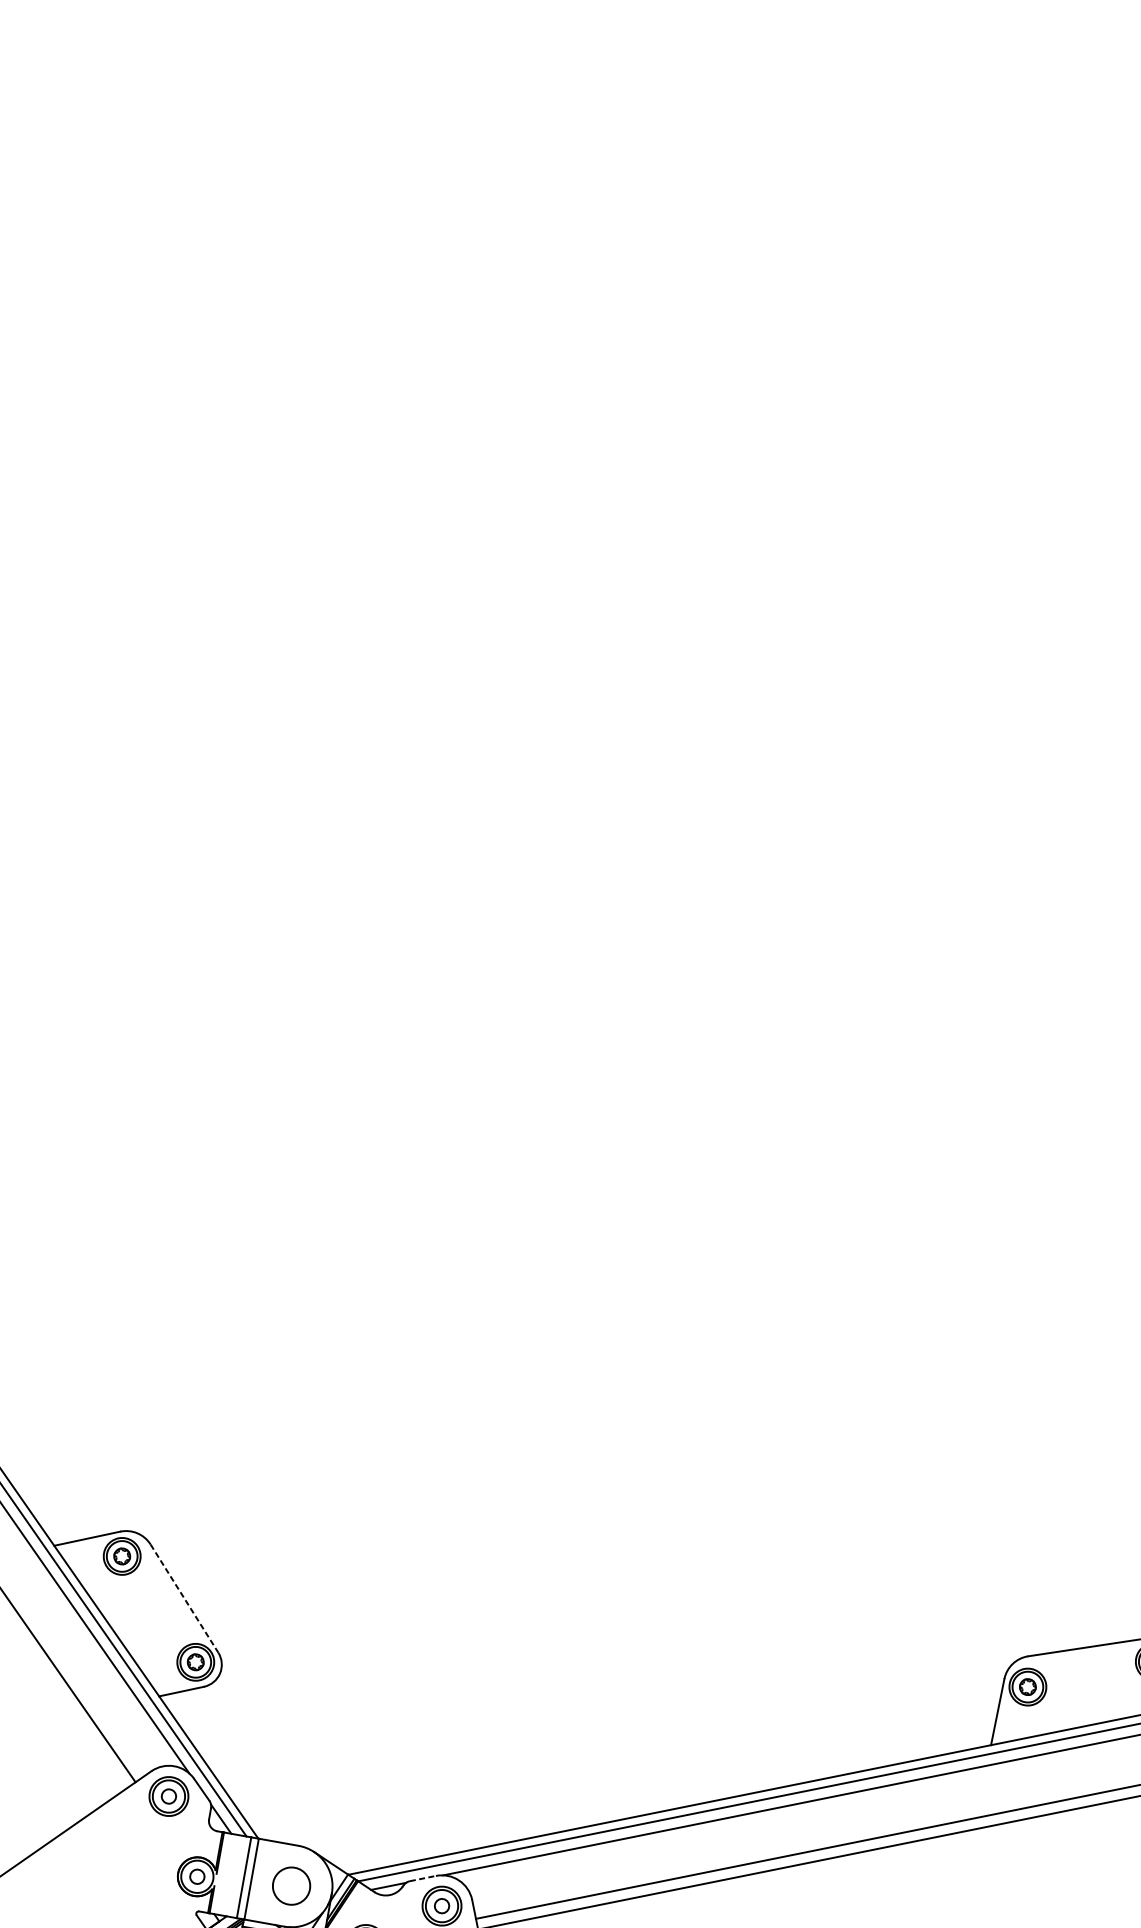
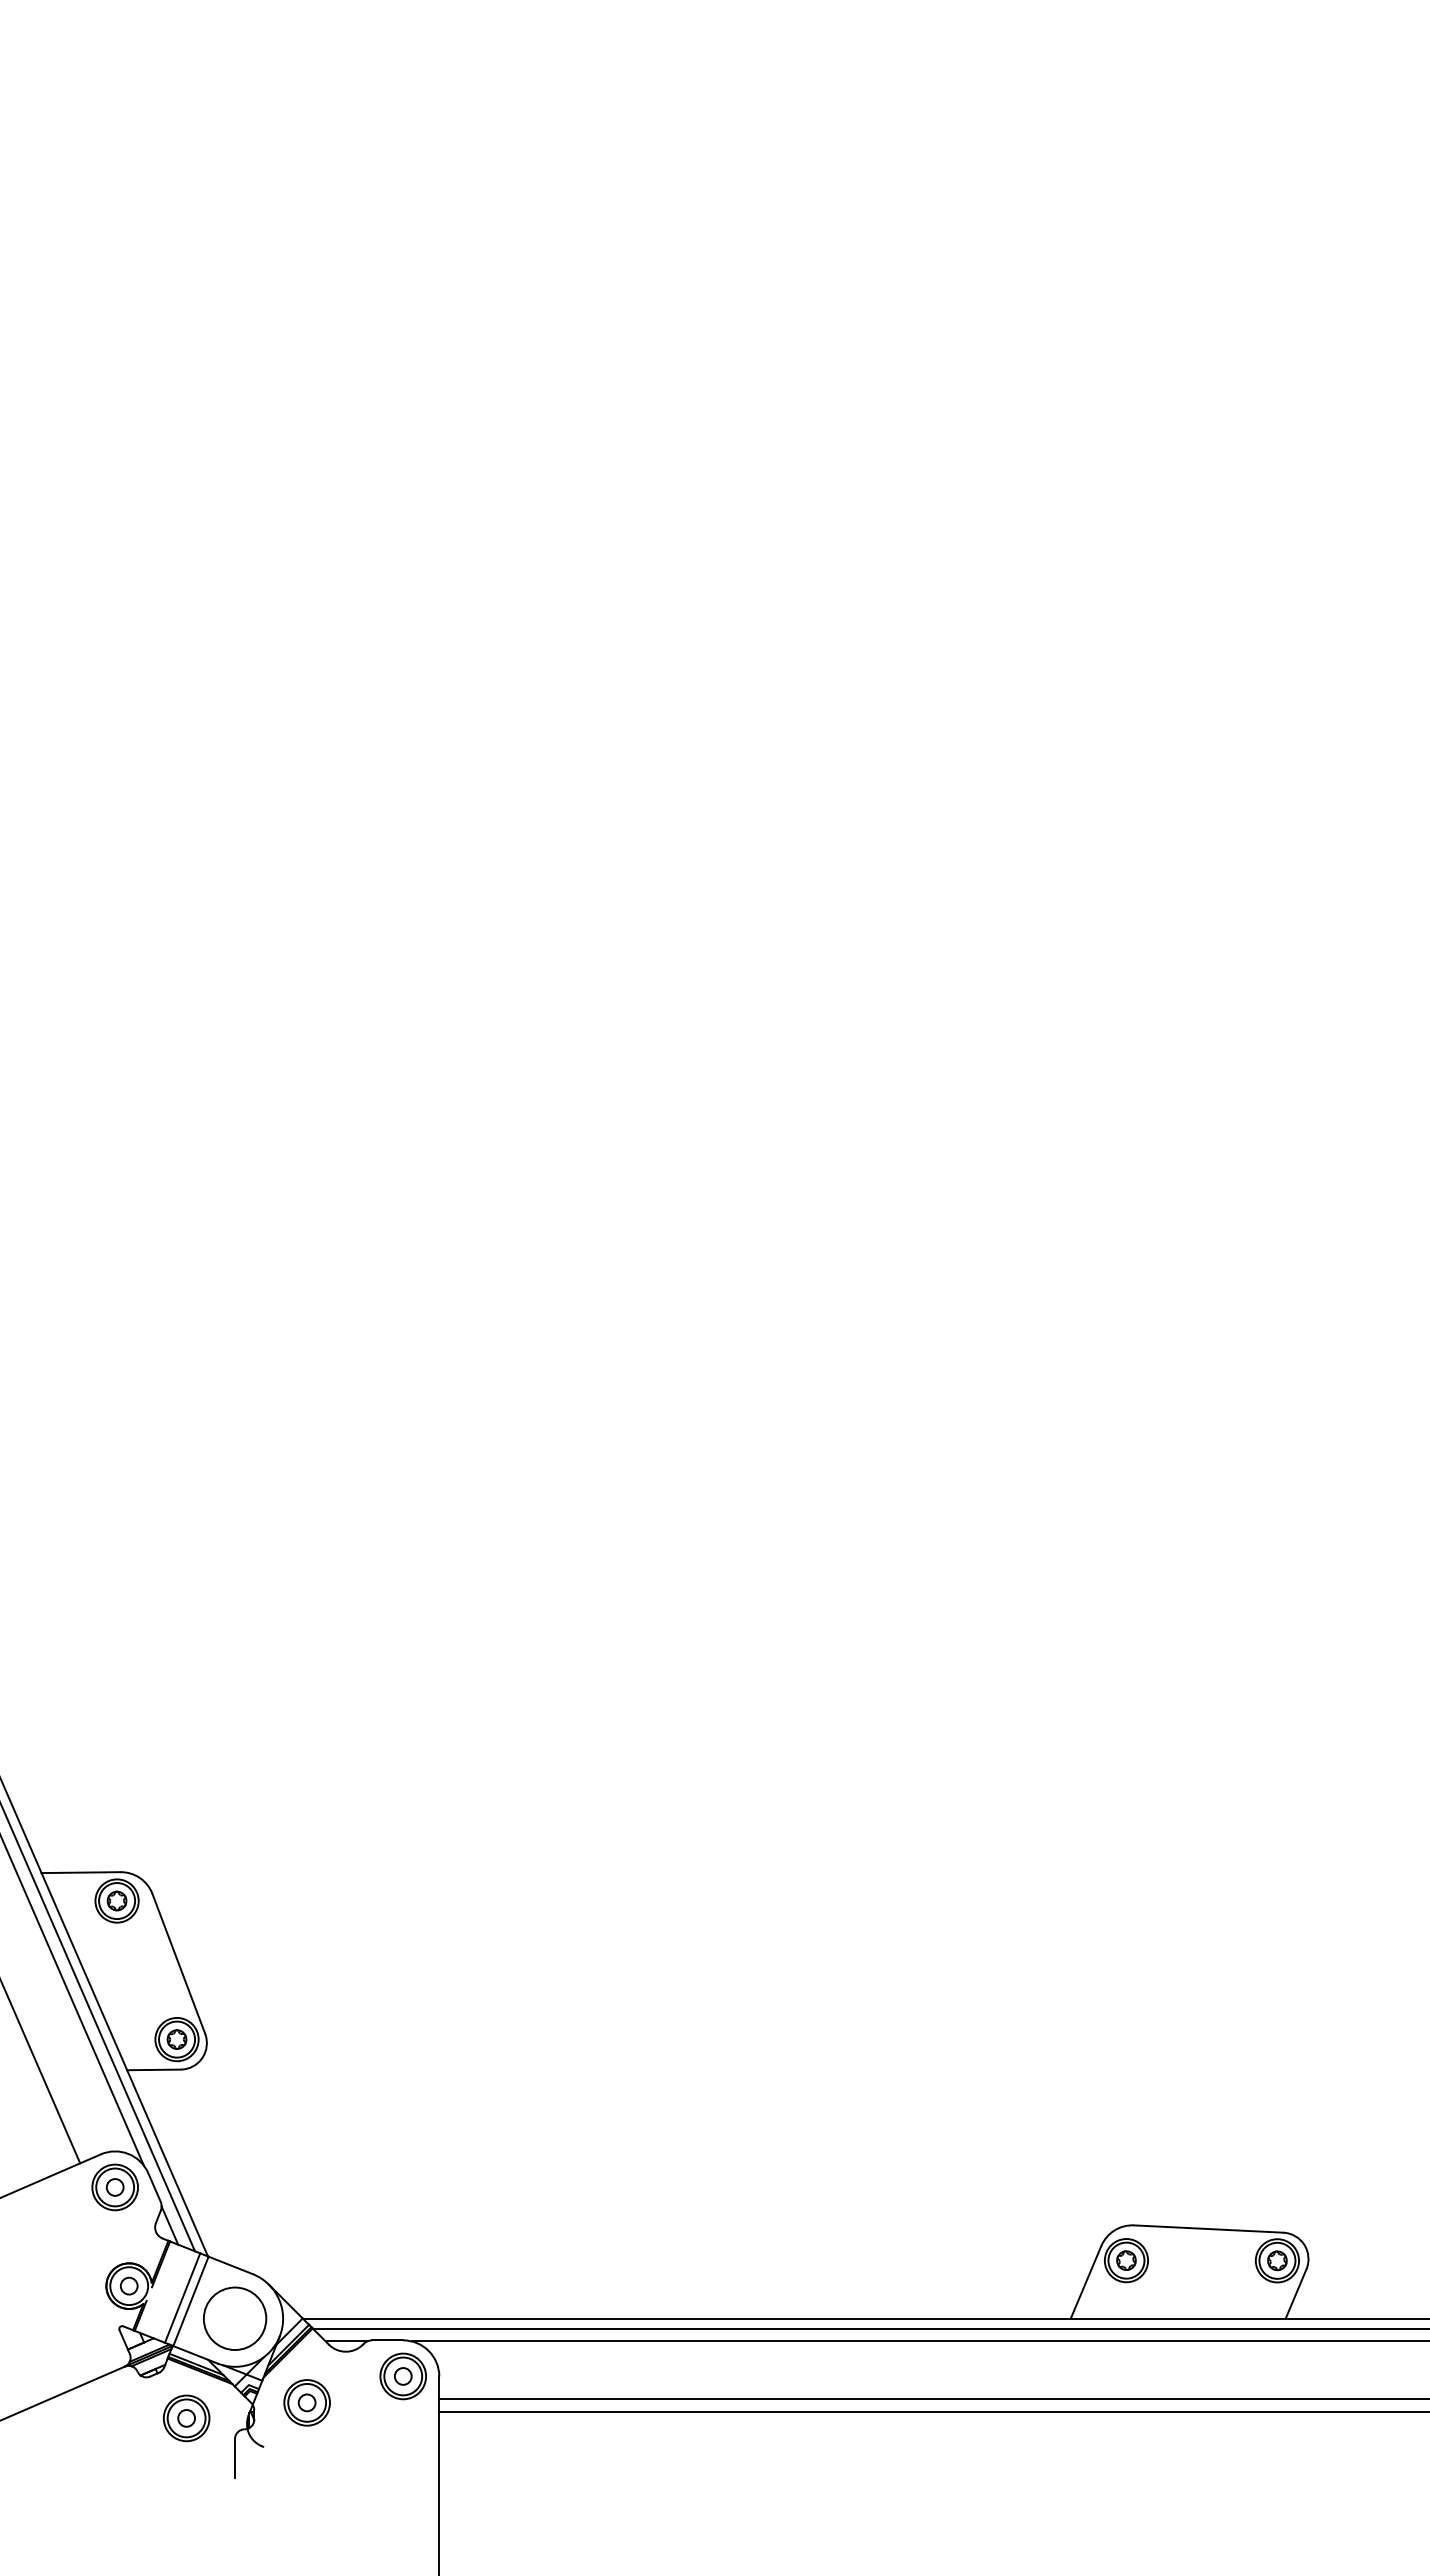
line: (184, 1598) -> (178, 1963), dashed -> solid
line: (422, 1878) -> (387, 2340), dashed -> solid
circle: (291, 1885) -> (235, 2318), size x1.43

